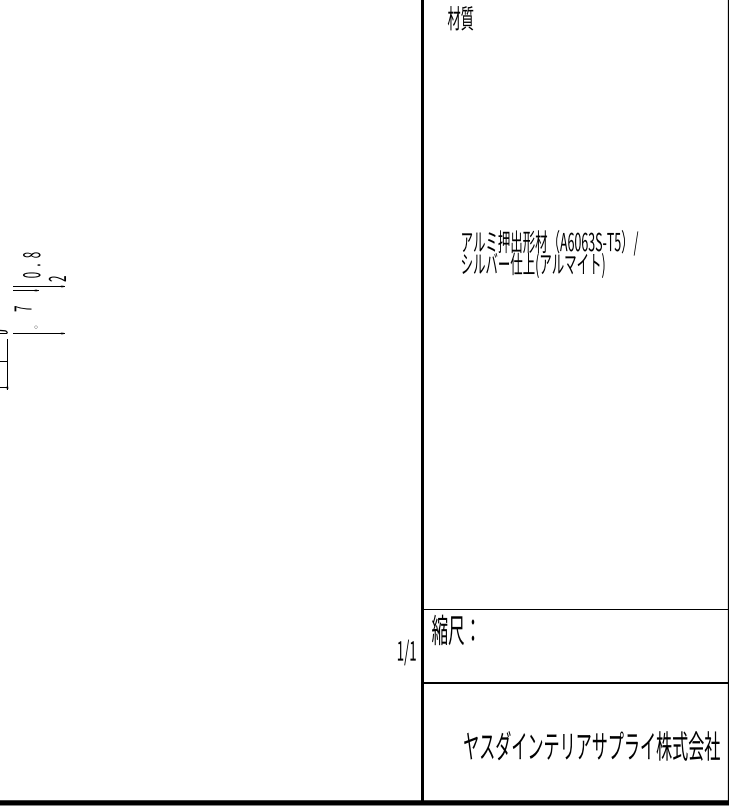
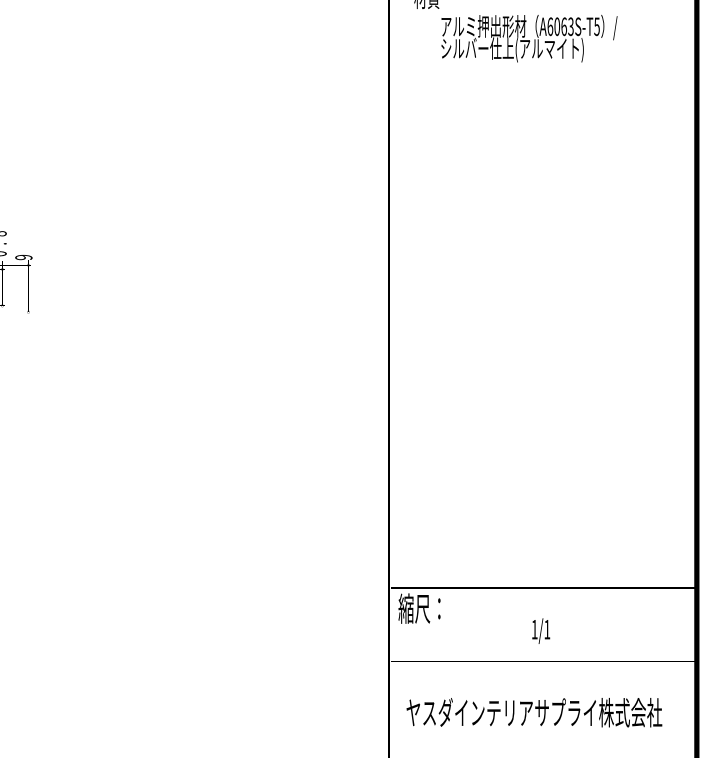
text: (550, 253) -> (529, 38), moved
text: (57, 278) -> (23, 257), 2 -> 9
text: (406, 652) -> (540, 631), moved
text: (591, 745) -> (533, 712), moved

